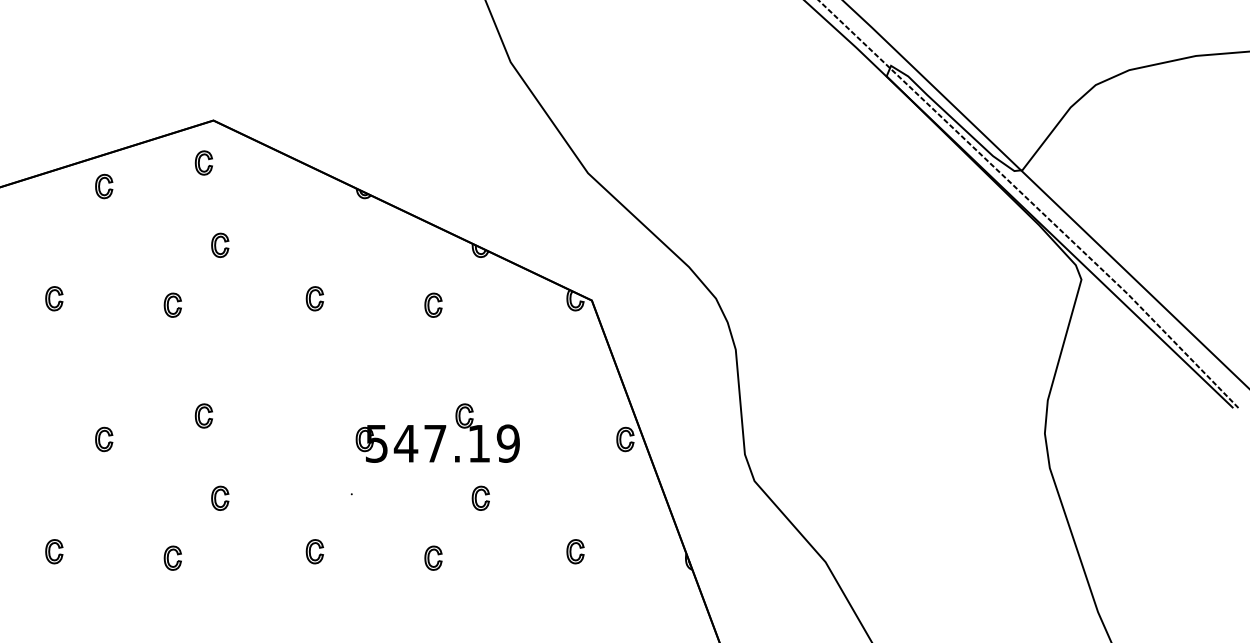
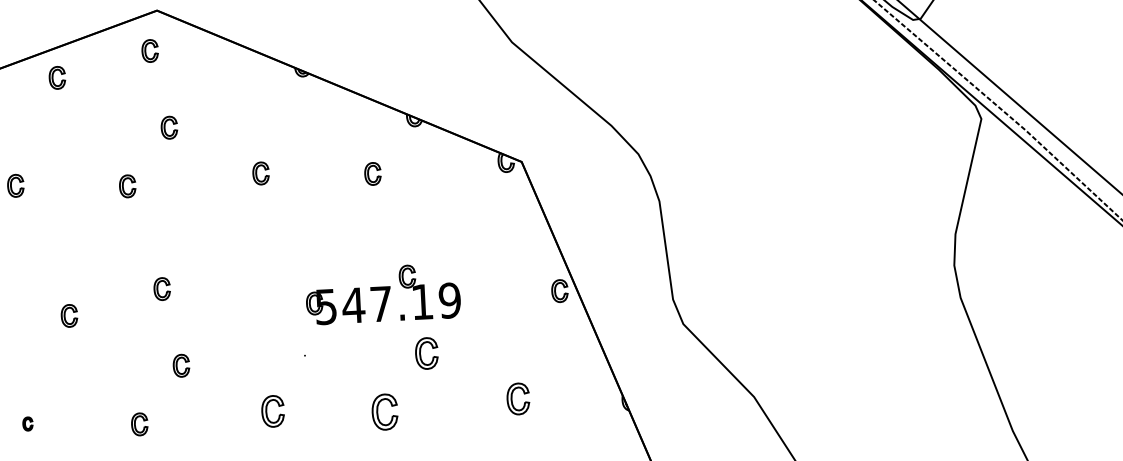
part: (480, 497) -> (426, 352), size x1.4
part: (54, 551) -> (27, 423), size x0.6
part: (314, 551) -> (272, 411), size x1.4
part: (575, 551) -> (518, 398), size x1.4
part: (433, 557) -> (384, 411), size x1.6

